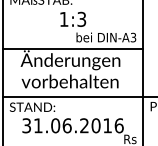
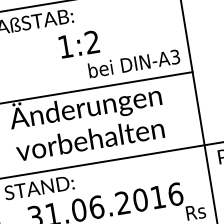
text: (81, 19) -> (91, 42), 1:3 -> 1:2

